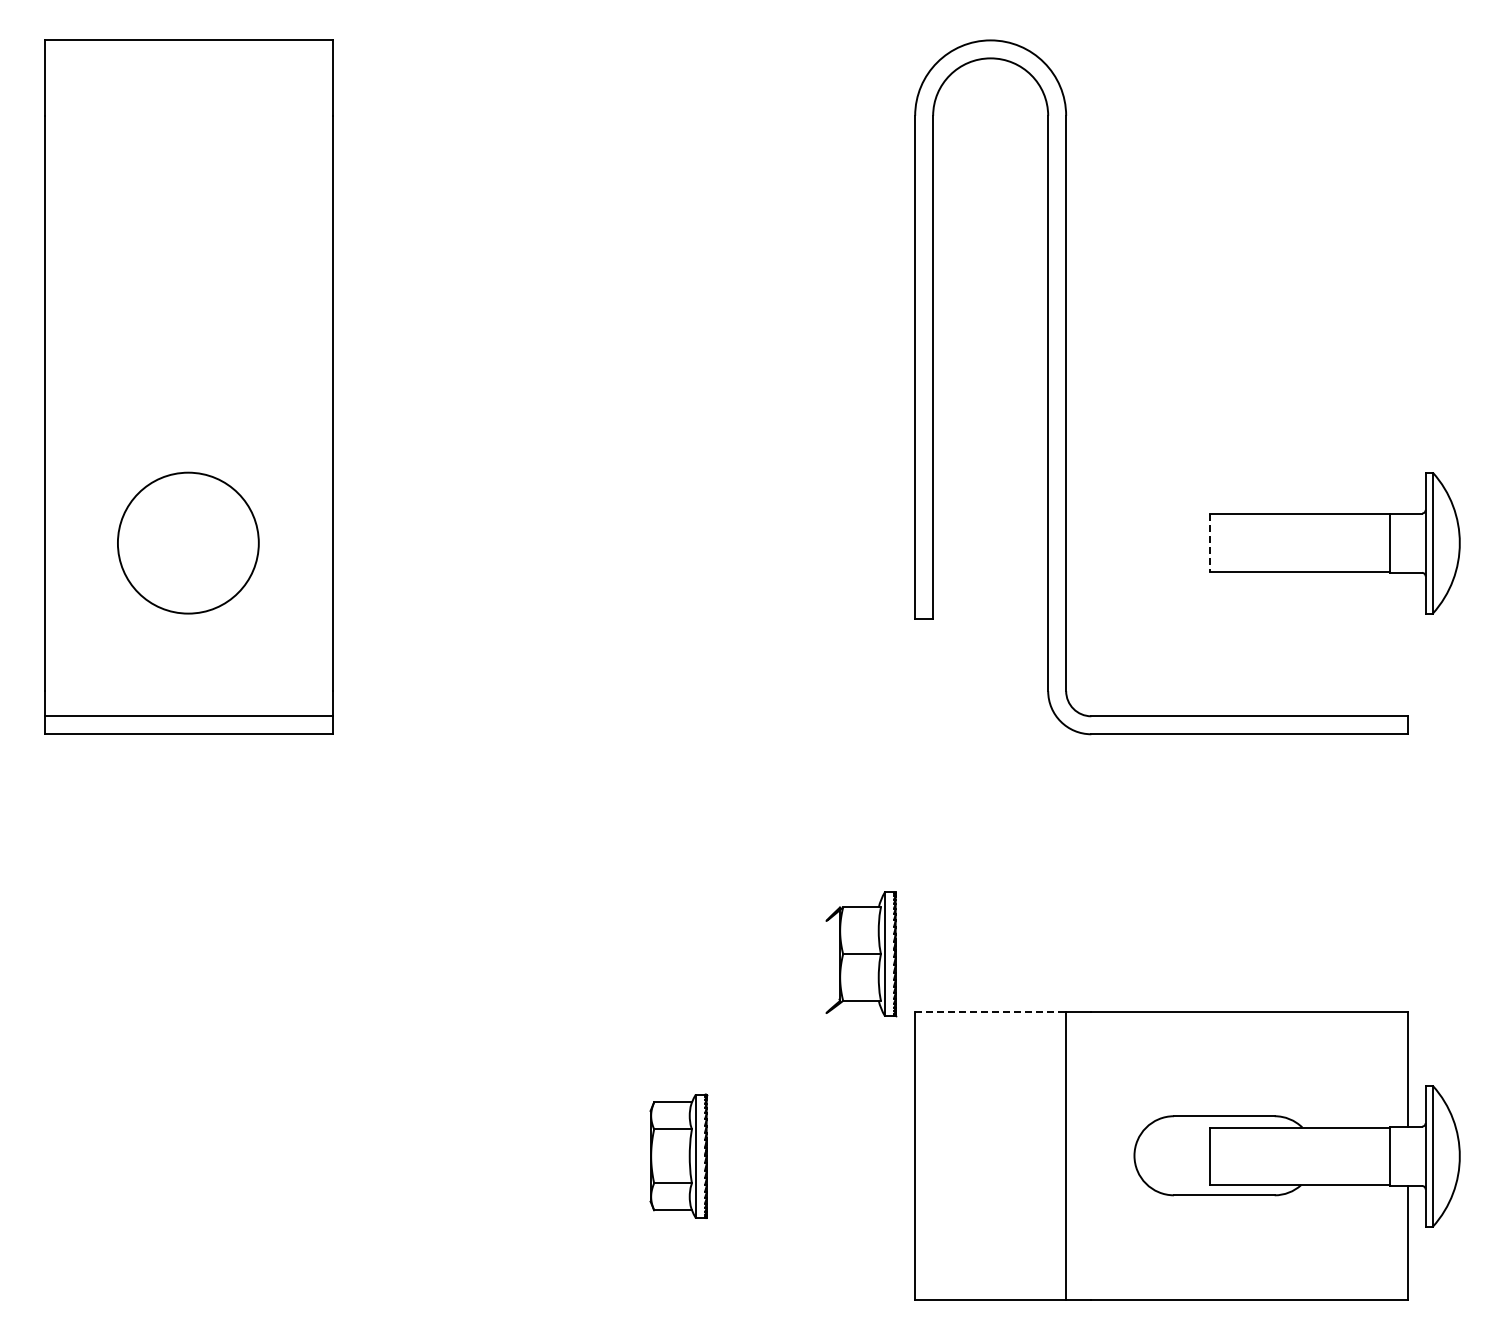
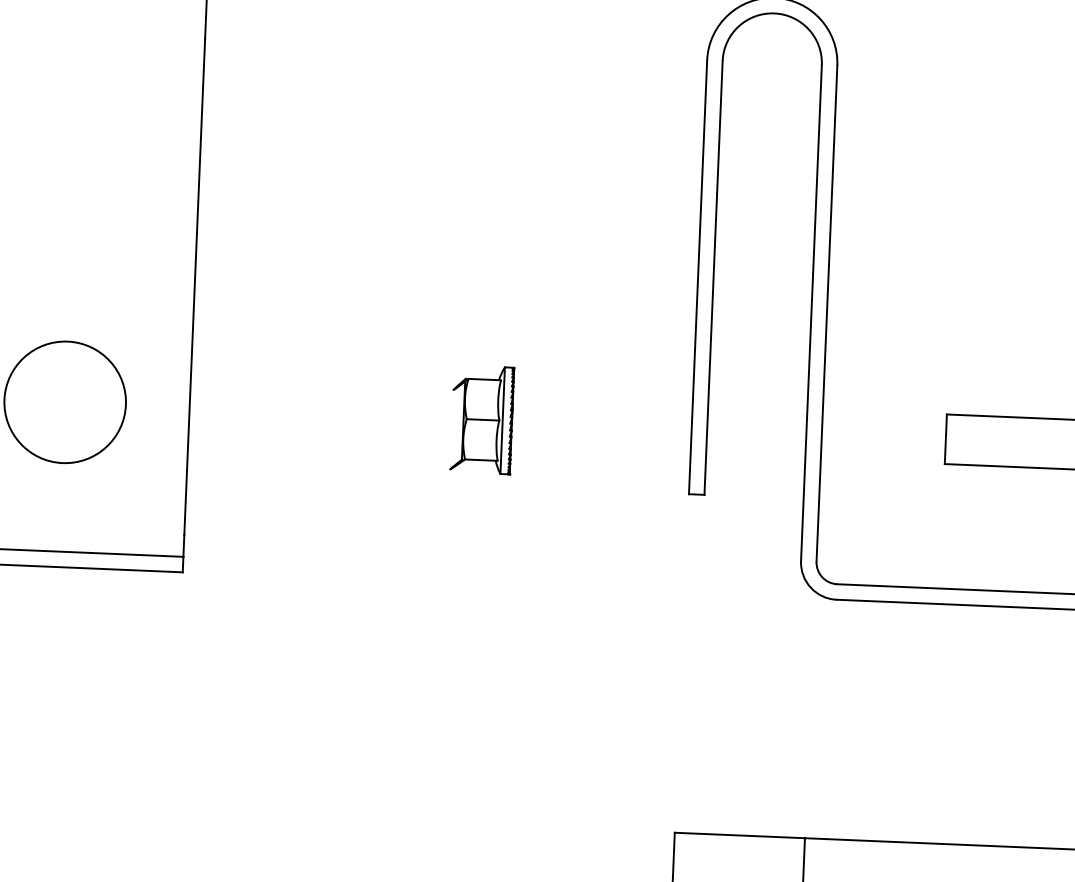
line: (1209, 543) -> (945, 439), dashed -> solid
part: (861, 954) -> (482, 420), moved
line: (991, 1011) -> (740, 835), dashed -> solid

